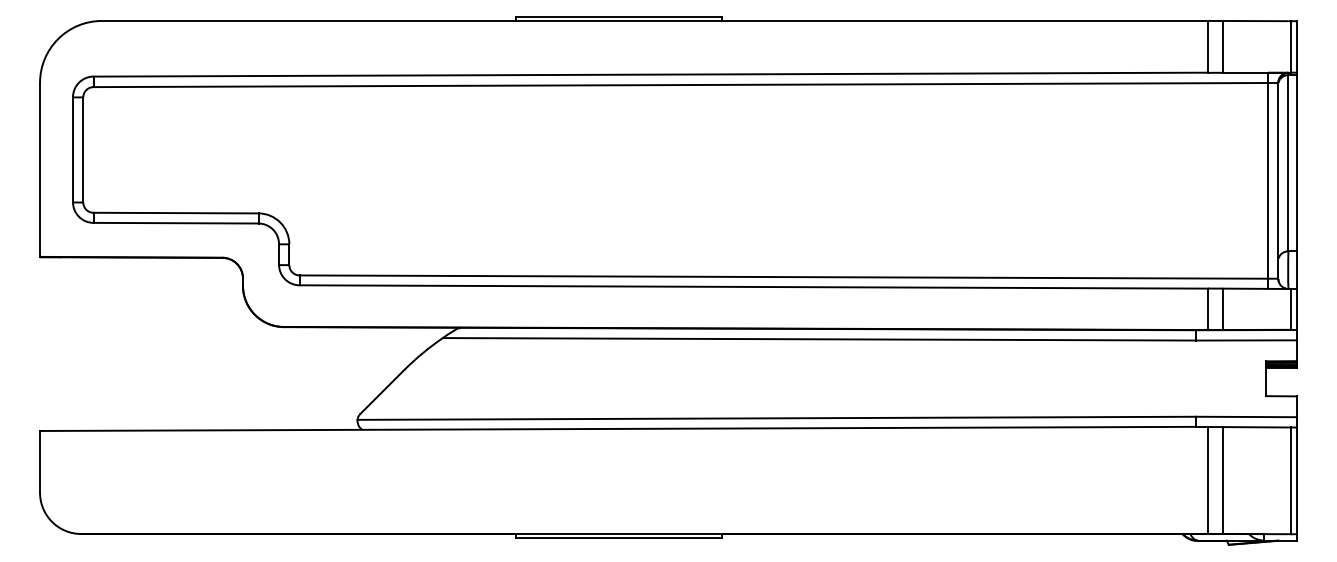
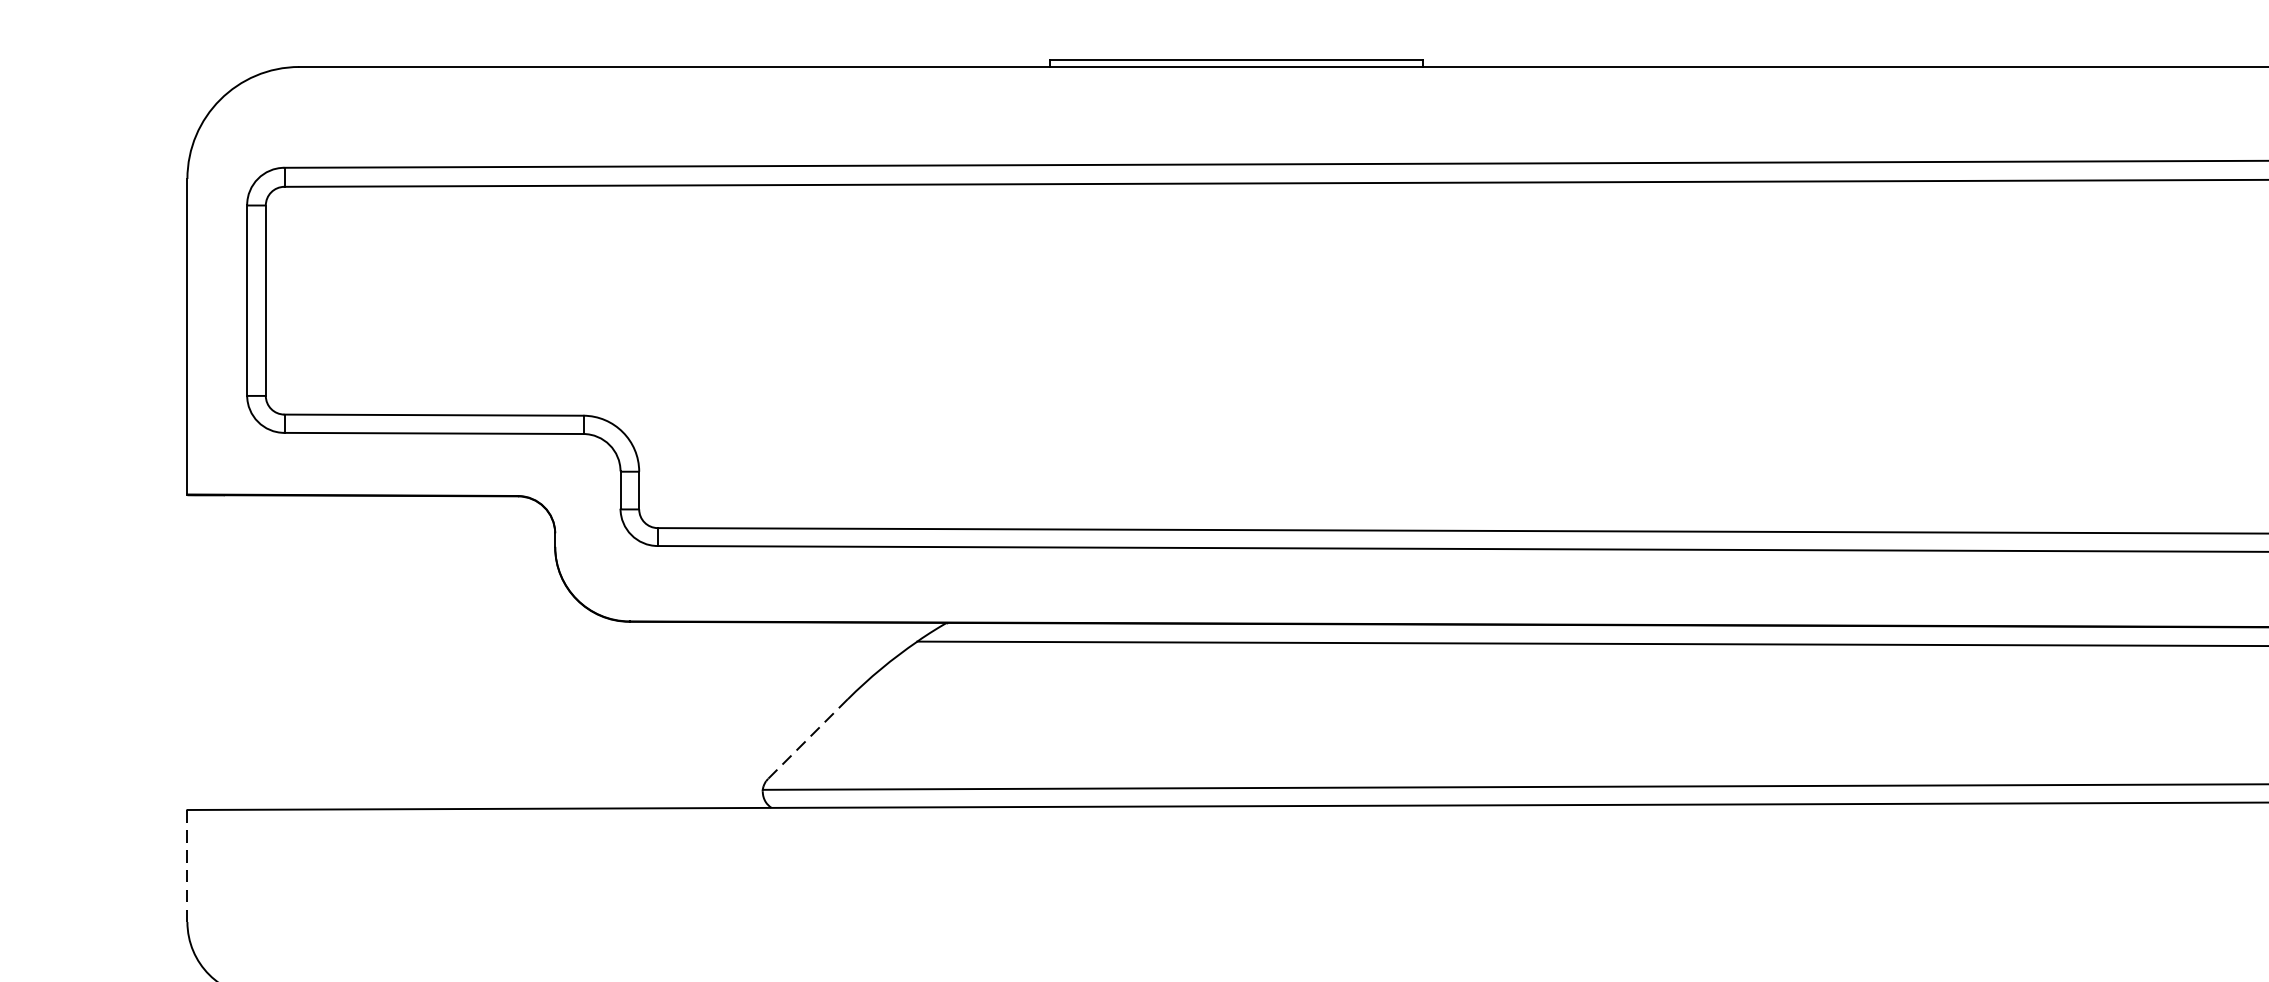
line: (382, 391) -> (808, 738), solid -> dashed
line: (40, 461) -> (188, 865), solid -> dashed

